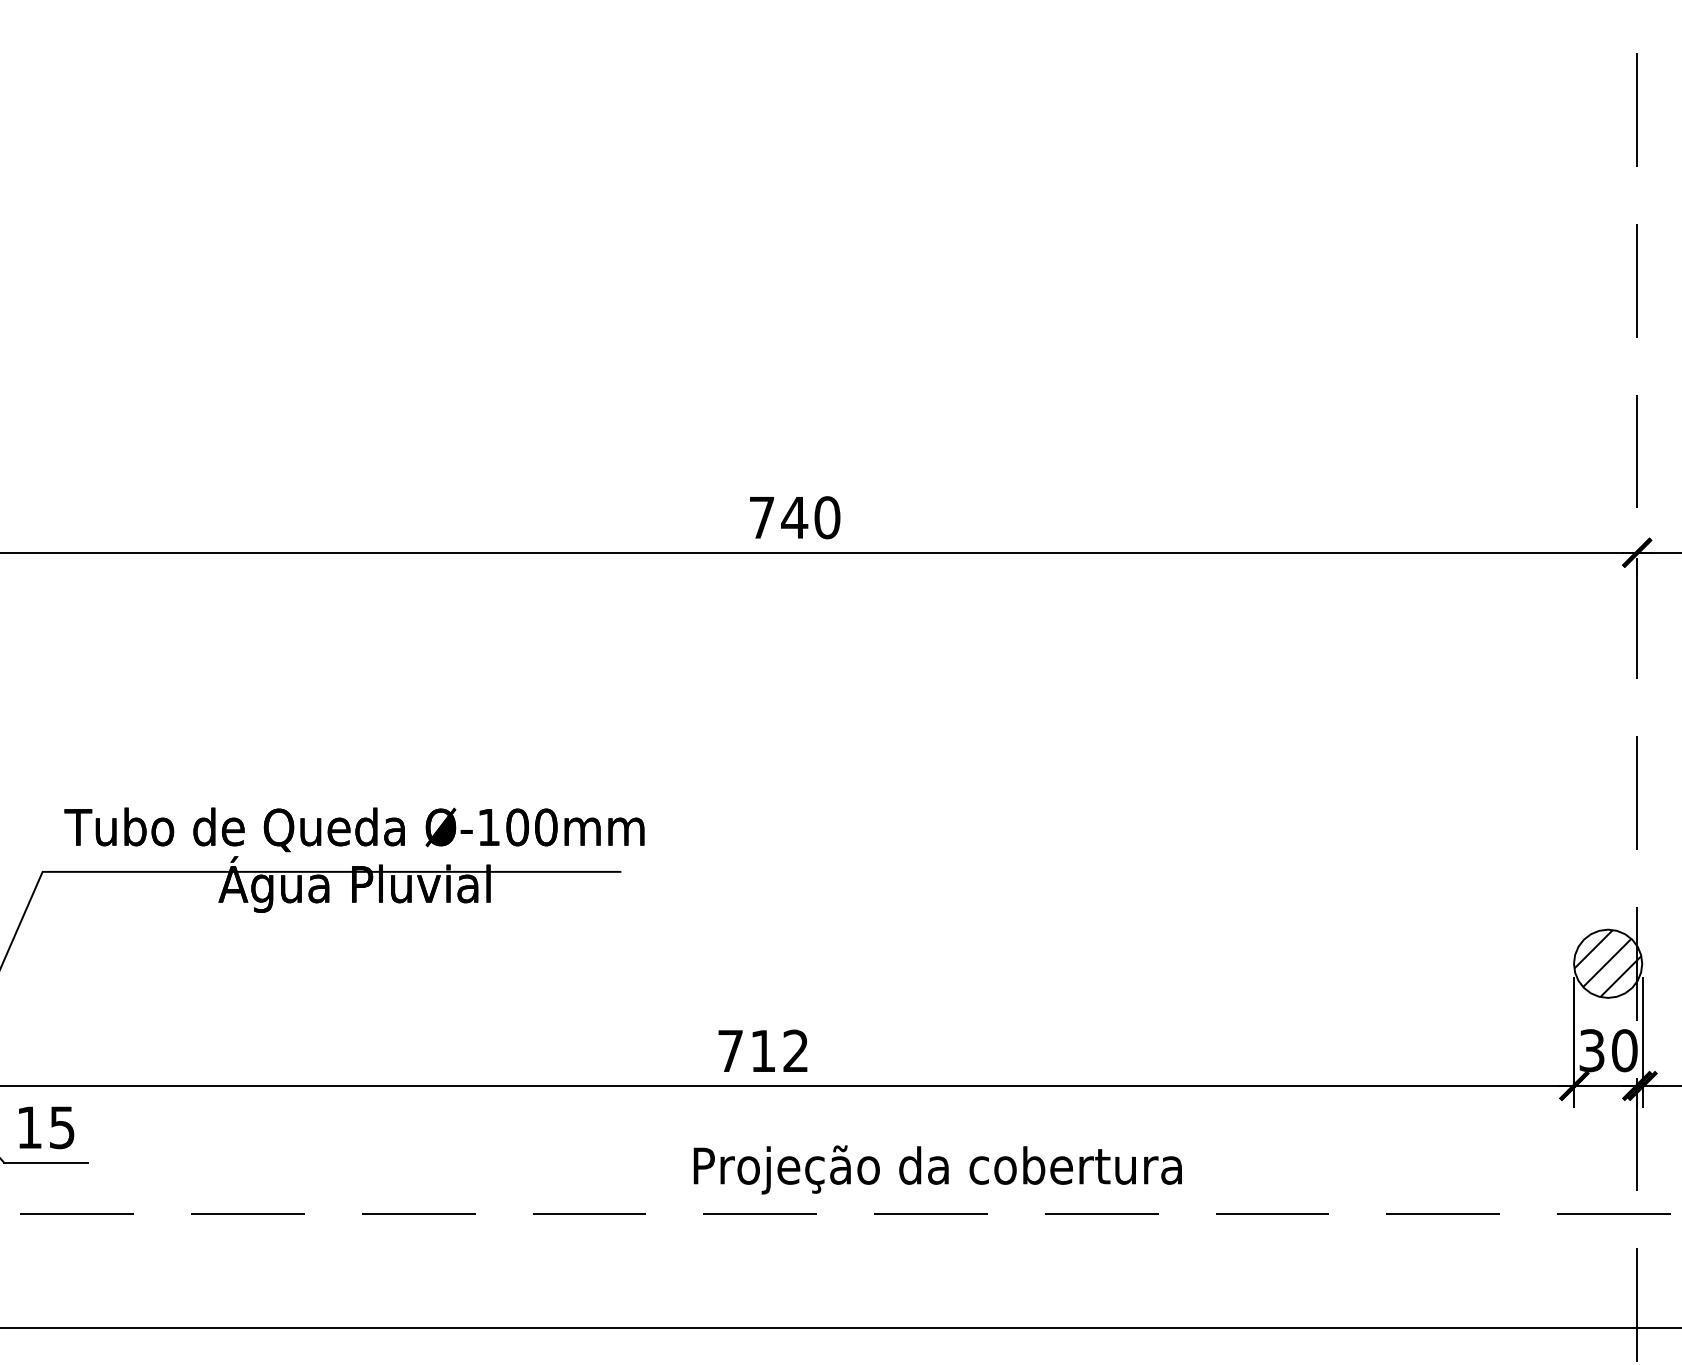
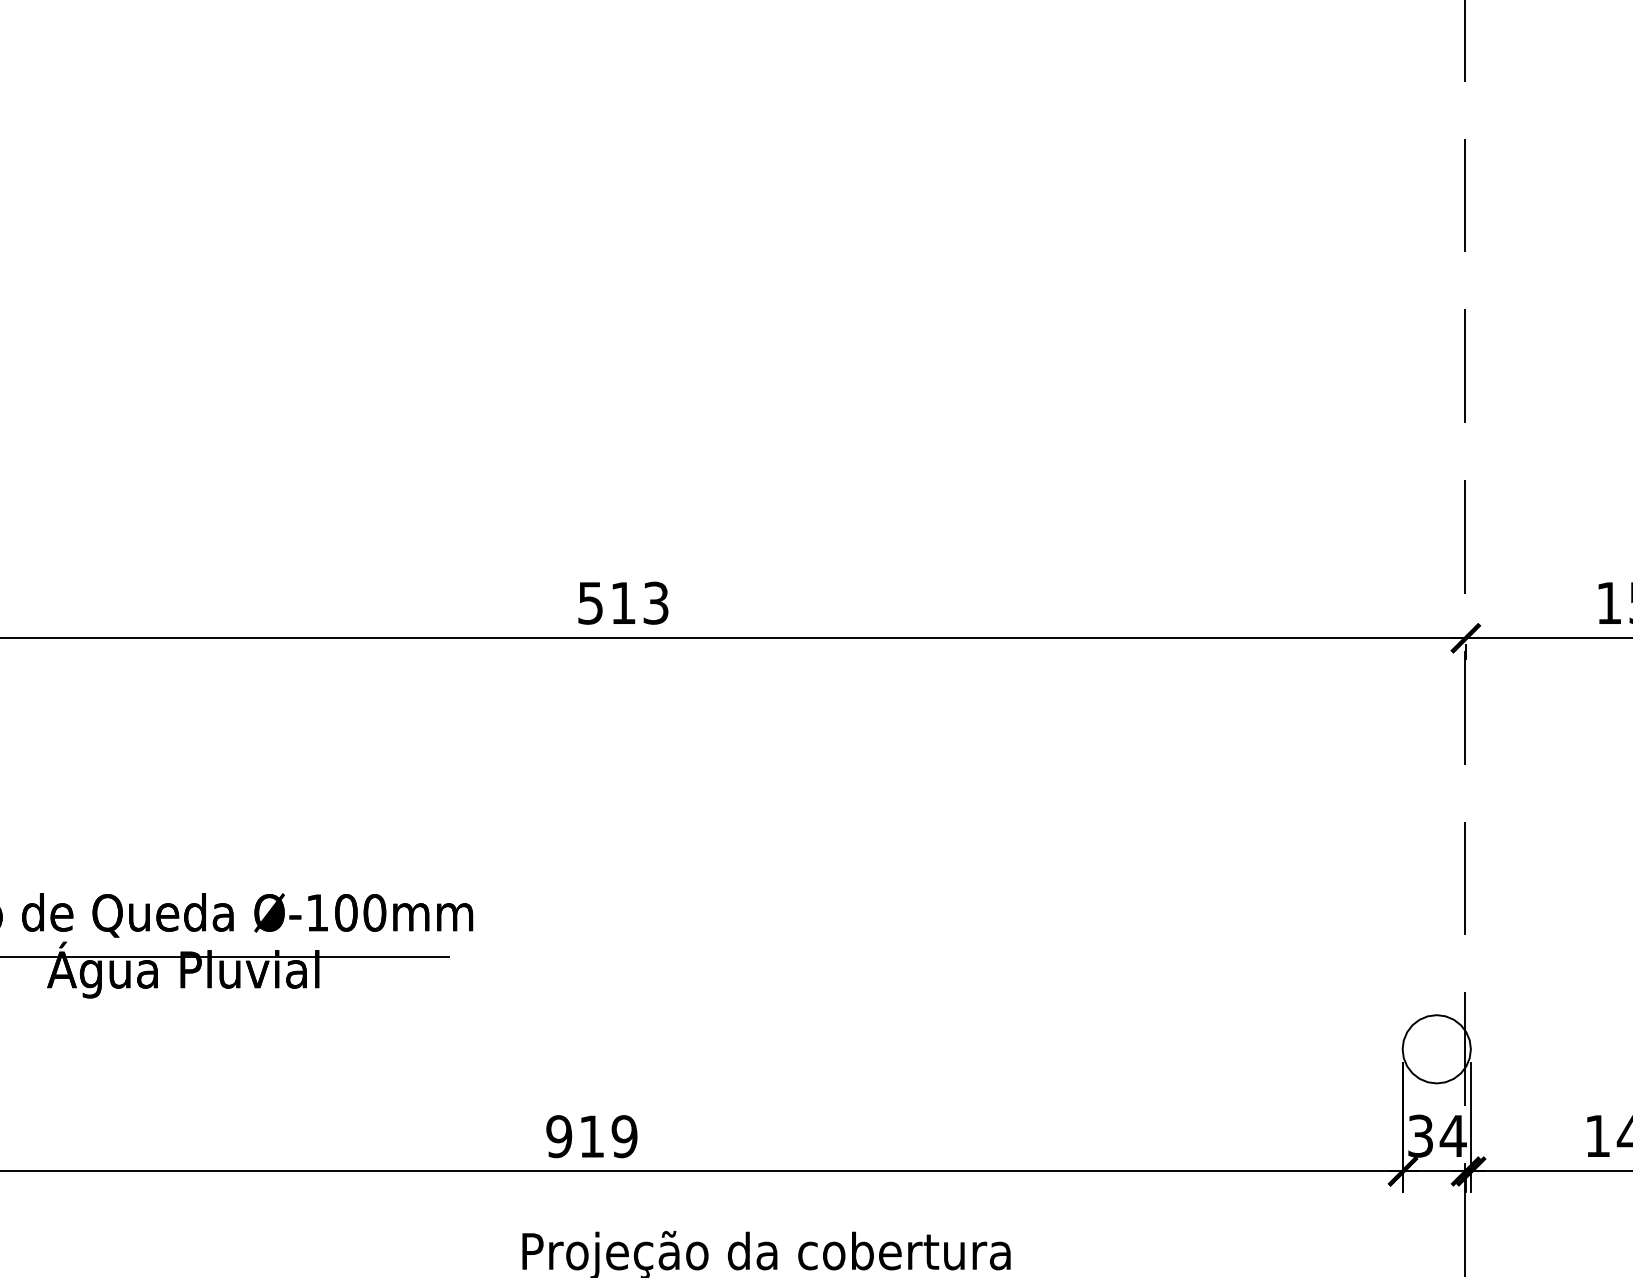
text: (794, 517) -> (623, 603), 740 -> 513
hatch: (1607, 963) -> (1436, 1049), removed
text: (762, 1050) -> (591, 1136), 712 -> 919
text: (1624, 1050) -> (1453, 1136), 30 -> 34

